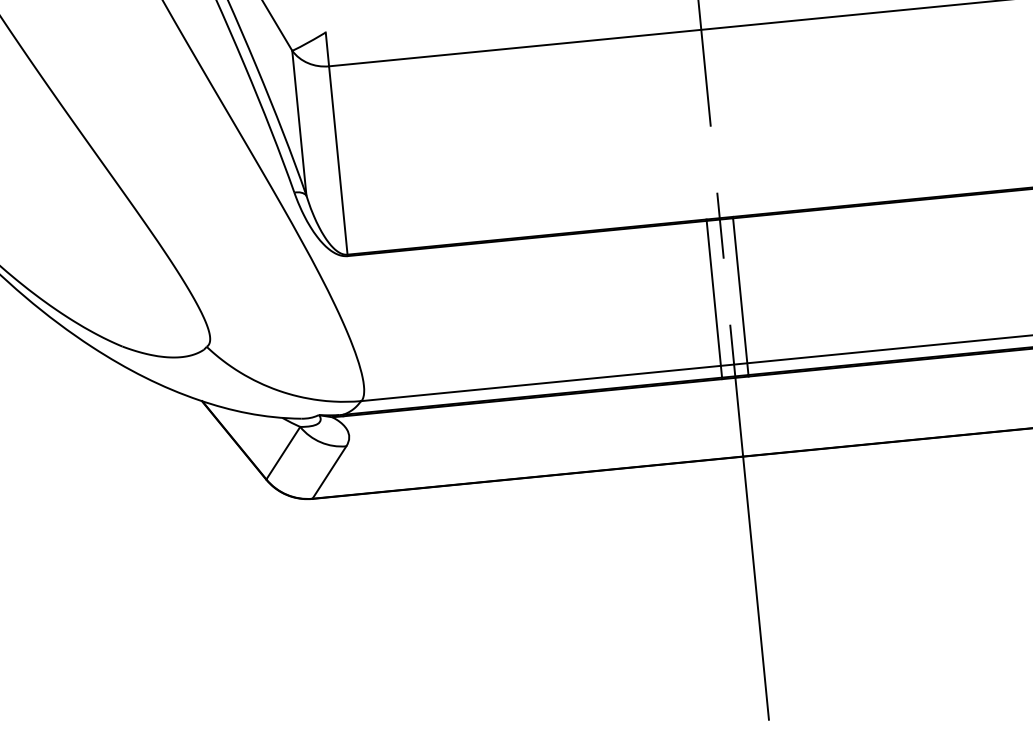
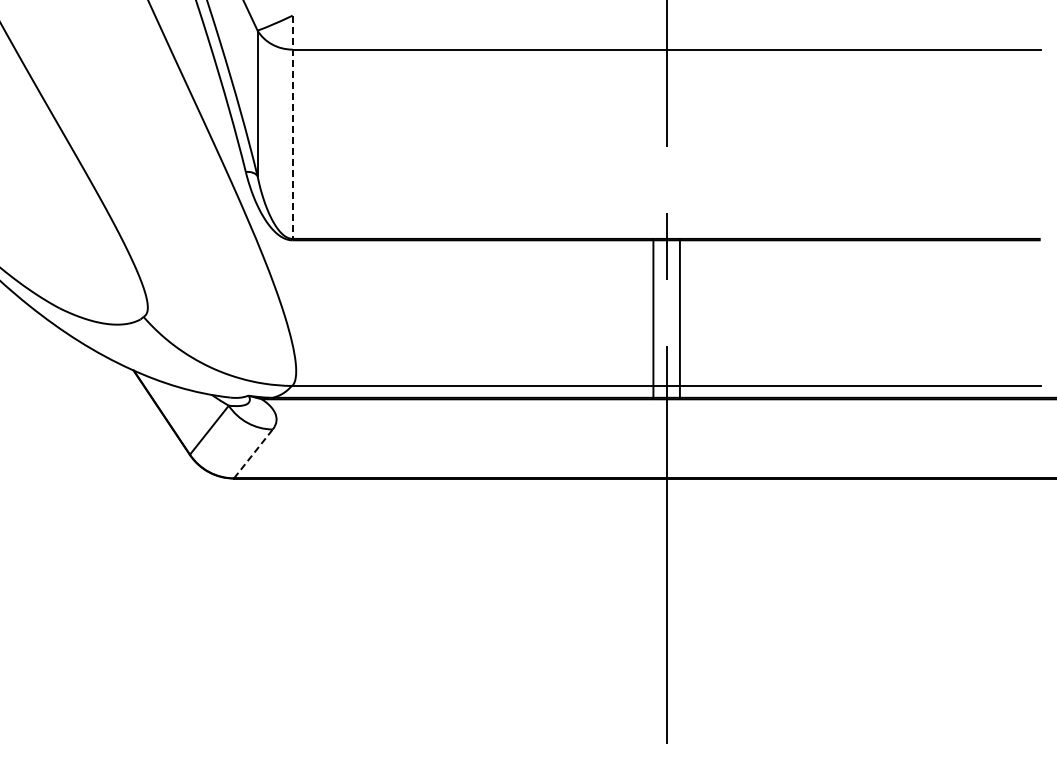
line: (336, 144) -> (292, 128), solid -> dashed
line: (329, 472) -> (253, 453), solid -> dashed

